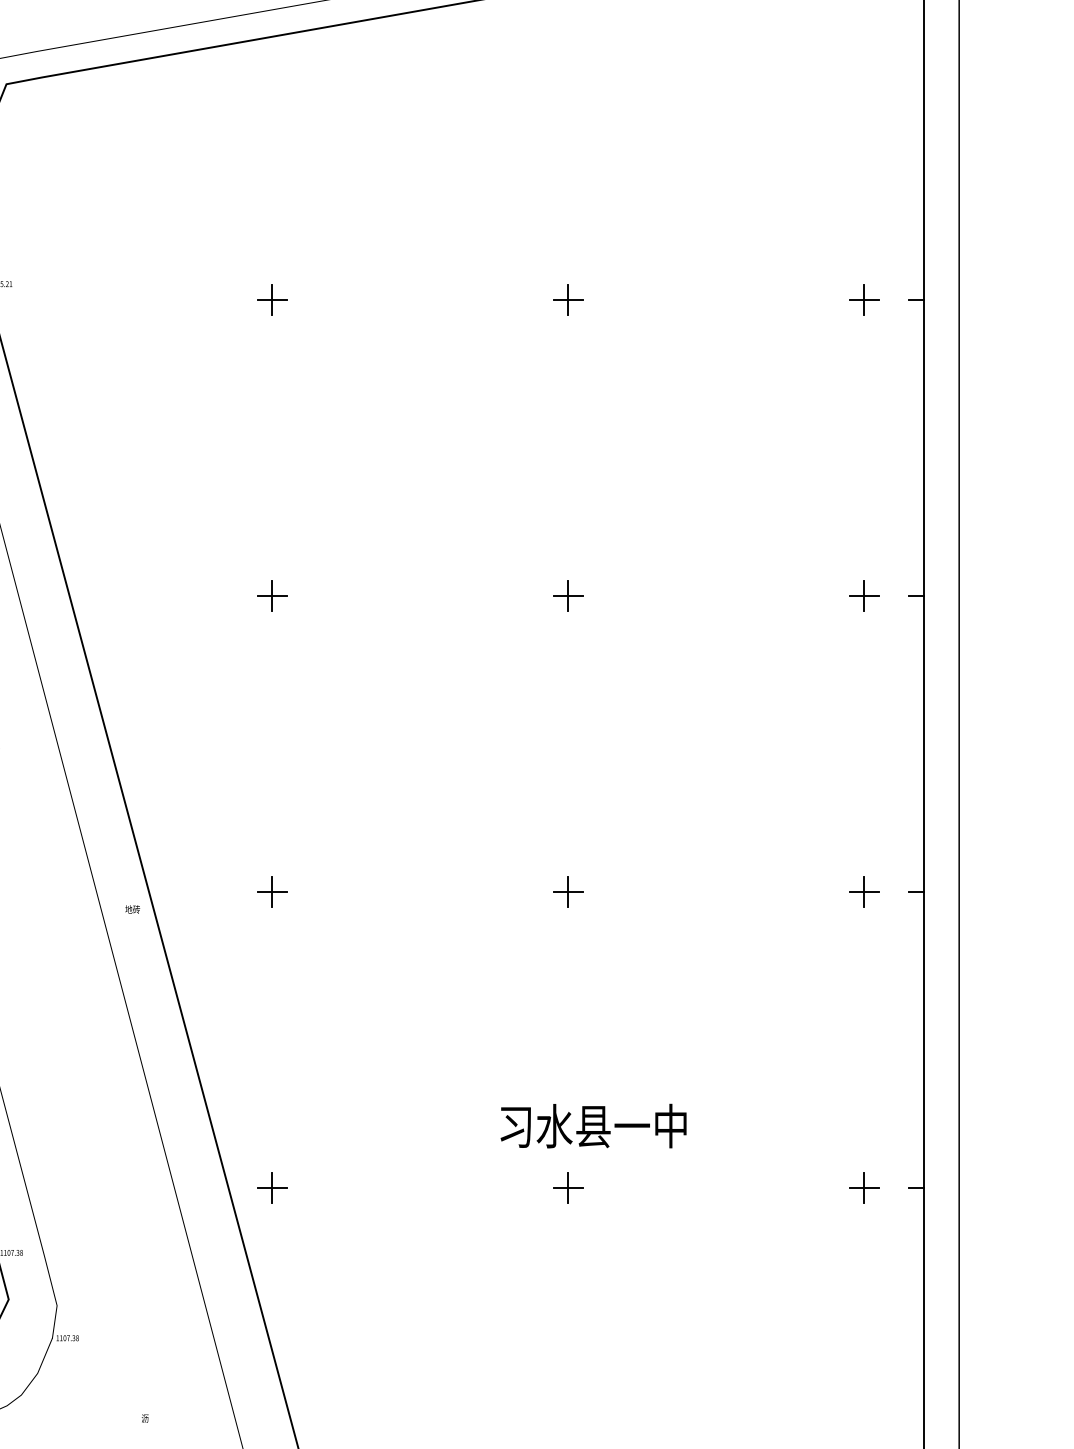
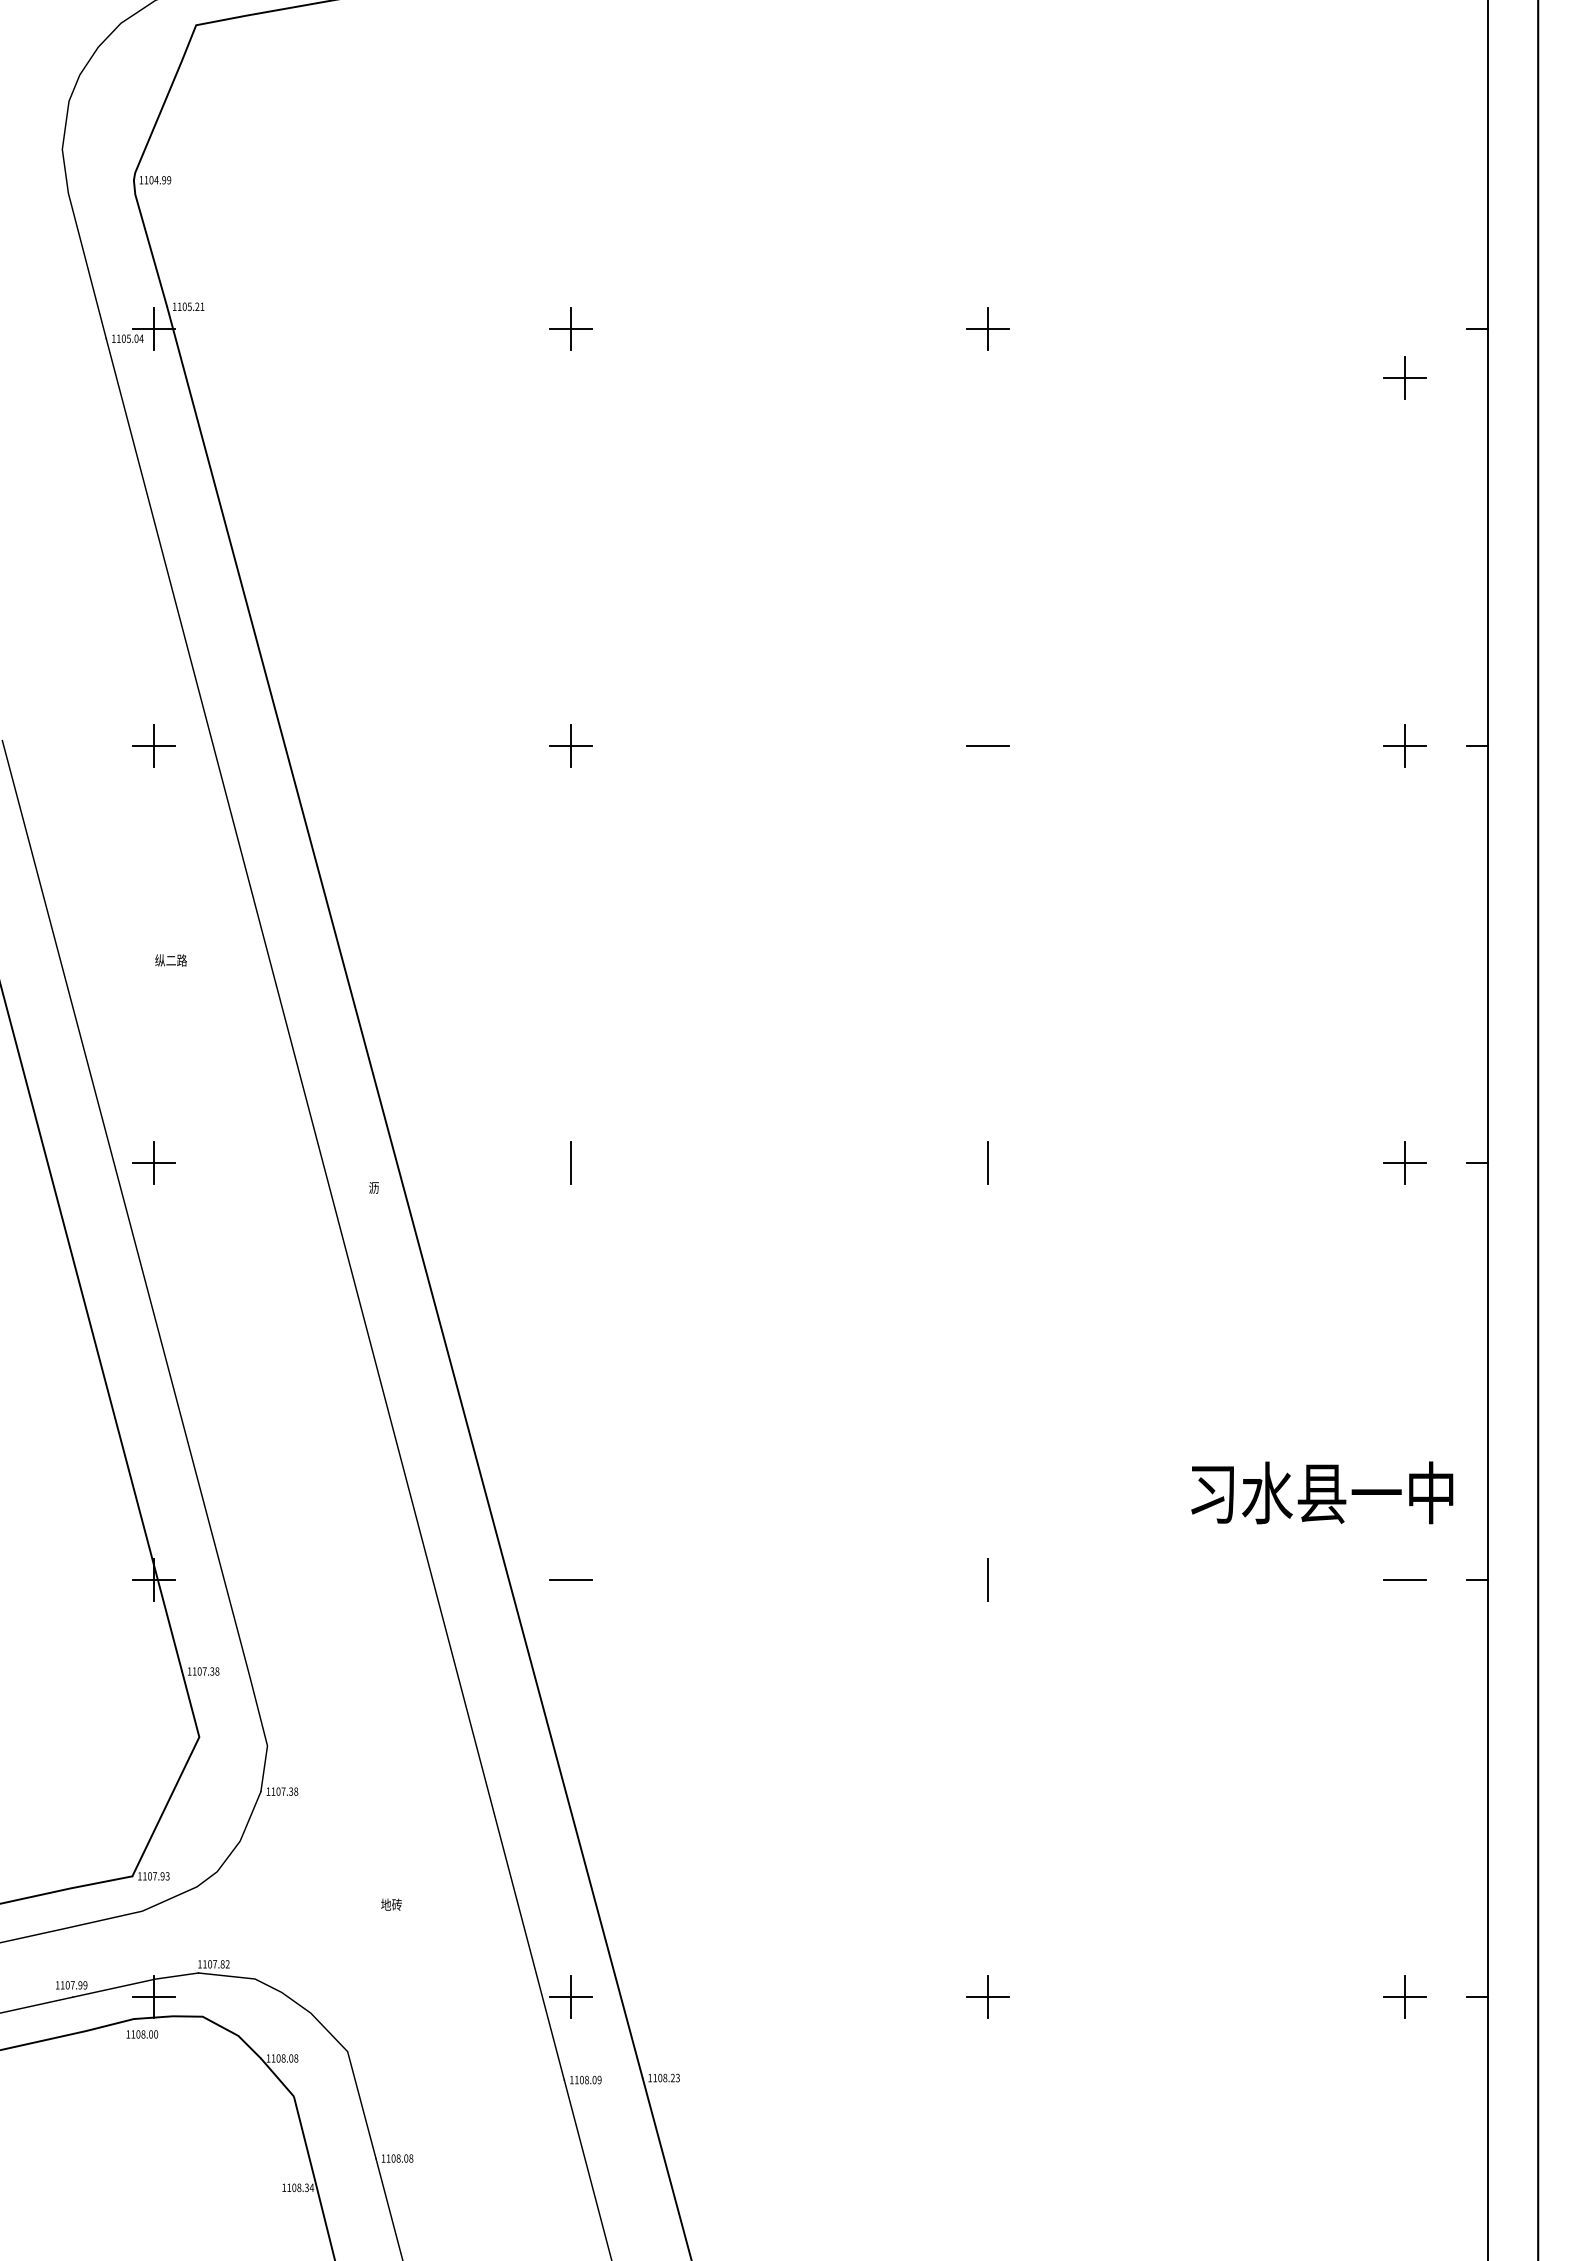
part: (864, 299) -> (1404, 377), moved
line: (568, 595) -> (987, 745), removed
line: (272, 891) -> (570, 1162), removed
line: (568, 891) -> (987, 1162), removed
text: (132, 909) -> (373, 1187), 地砖 -> 沥
text: (593, 1125) -> (1322, 1492), moved
line: (272, 1187) -> (570, 1579), removed
line: (568, 1187) -> (987, 1579), removed
line: (864, 1187) -> (1404, 1579), removed
text: (145, 1418) -> (391, 1904), 沥 -> 地砖

